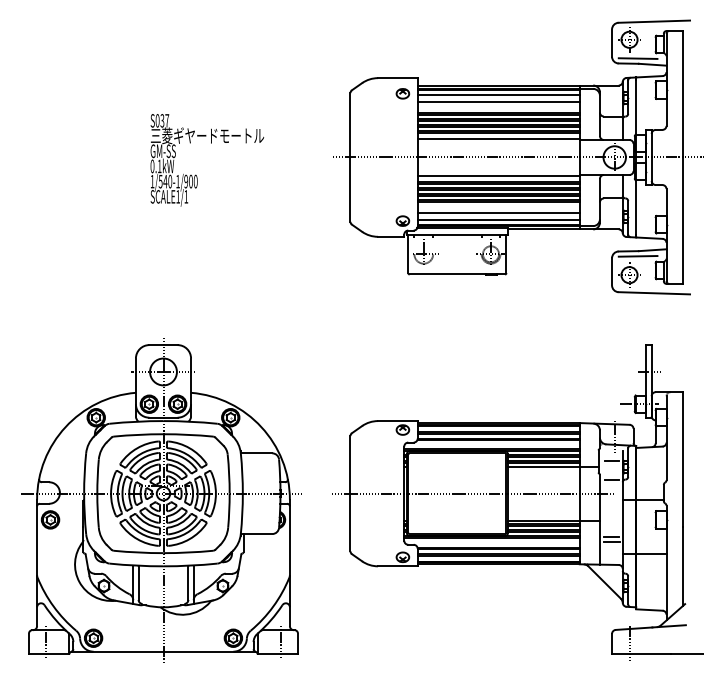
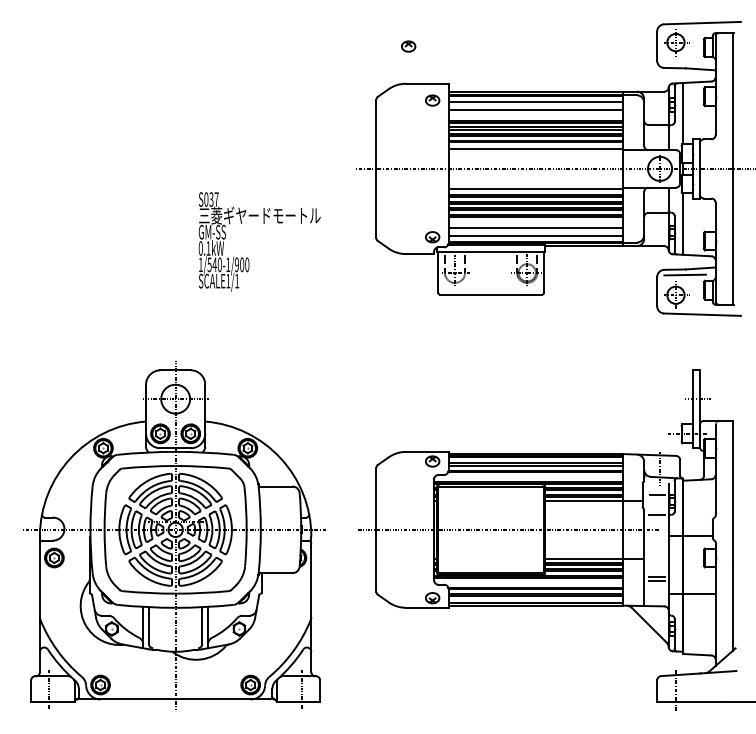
part: (380, 43) -> (408, 46), added
line: (637, 58) -> (684, 62), removed
text: (207, 159) -> (259, 241), moved

